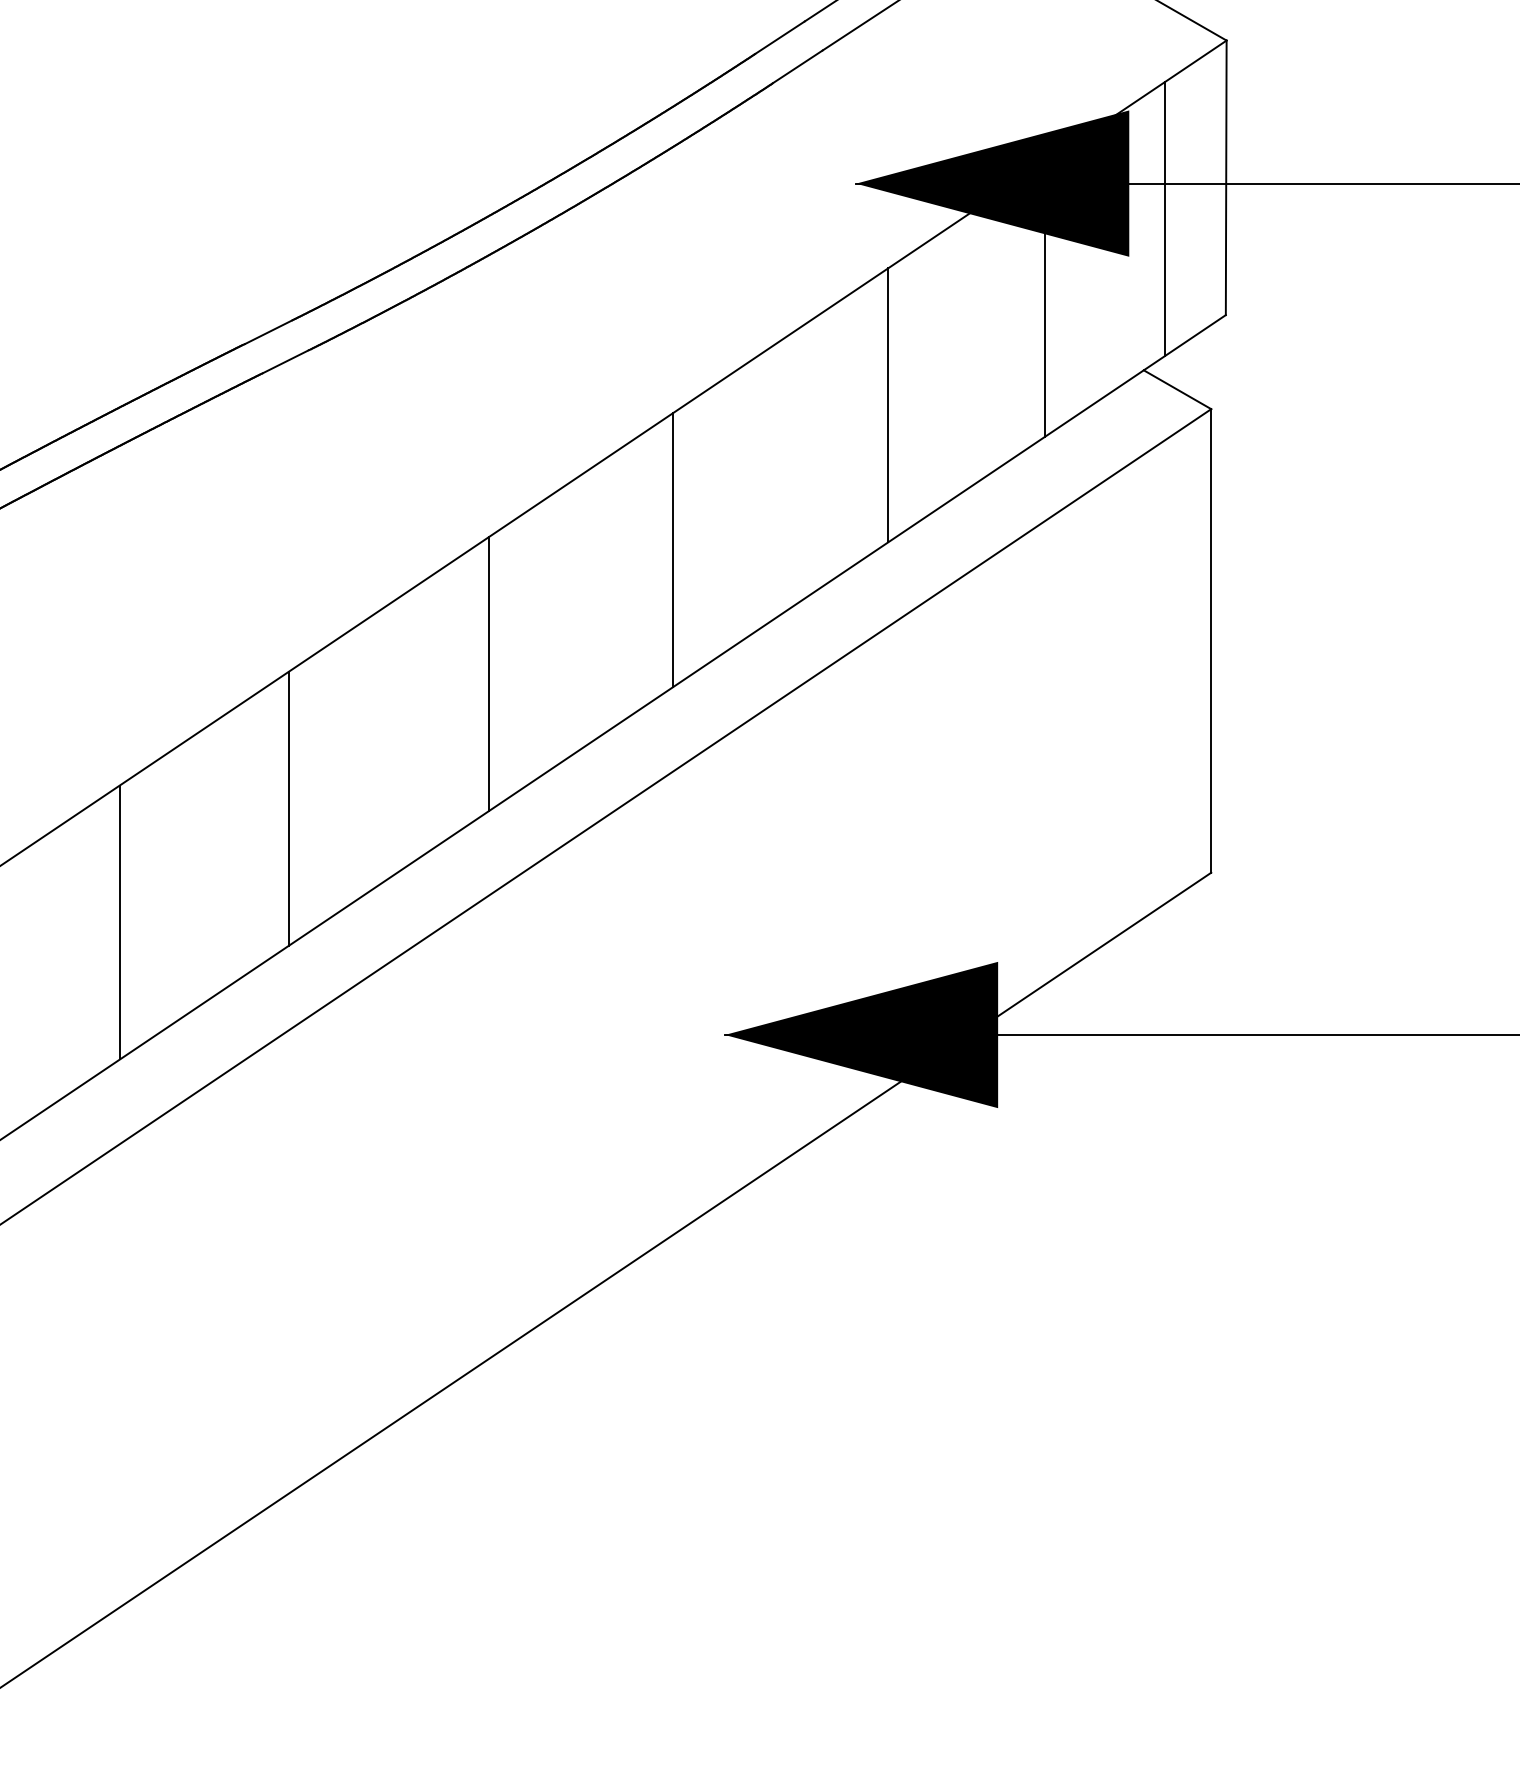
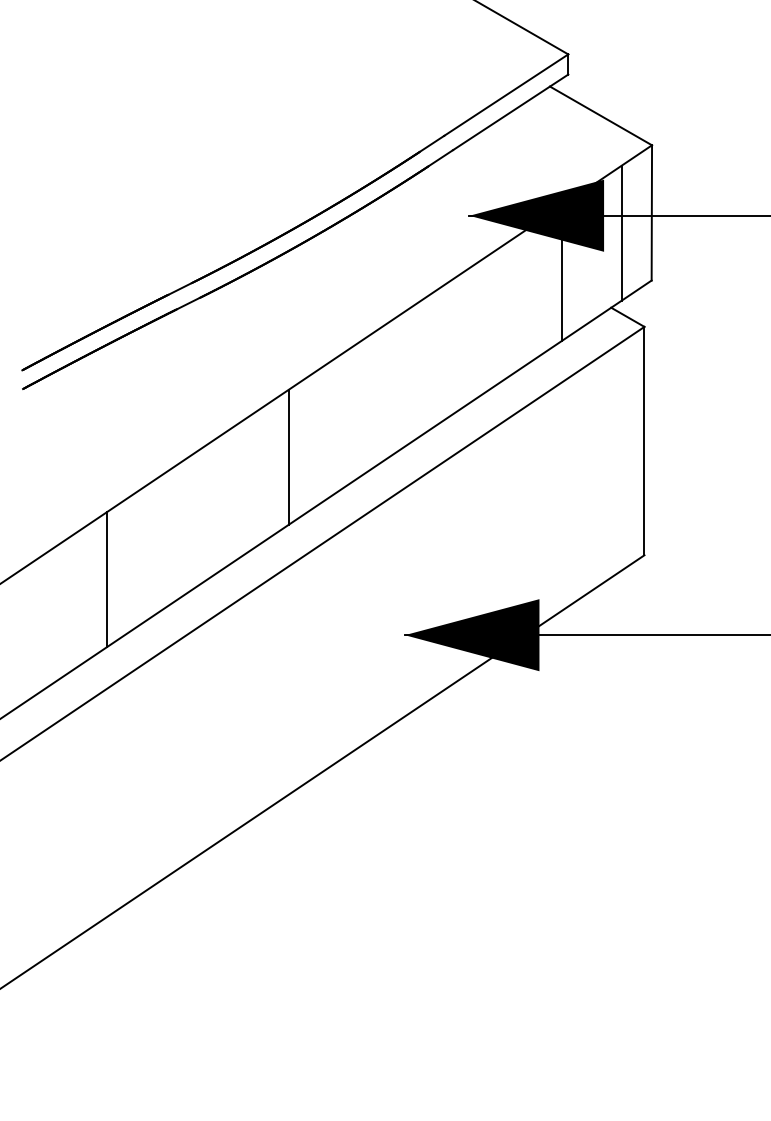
line: (888, 404) -> (485, 324), removed
line: (673, 548) -> (379, 395), removed
line: (289, 808) -> (190, 523), removed

